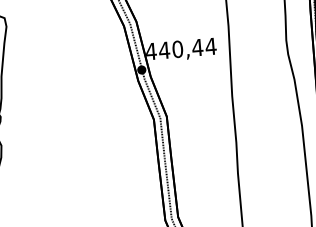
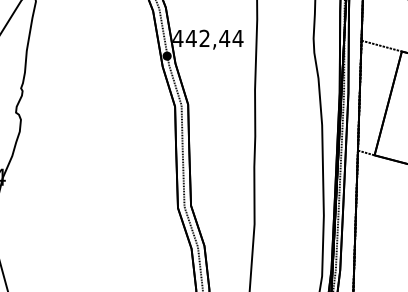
text: (177, 49) -> (204, 38), 440,44 -> 442,44

